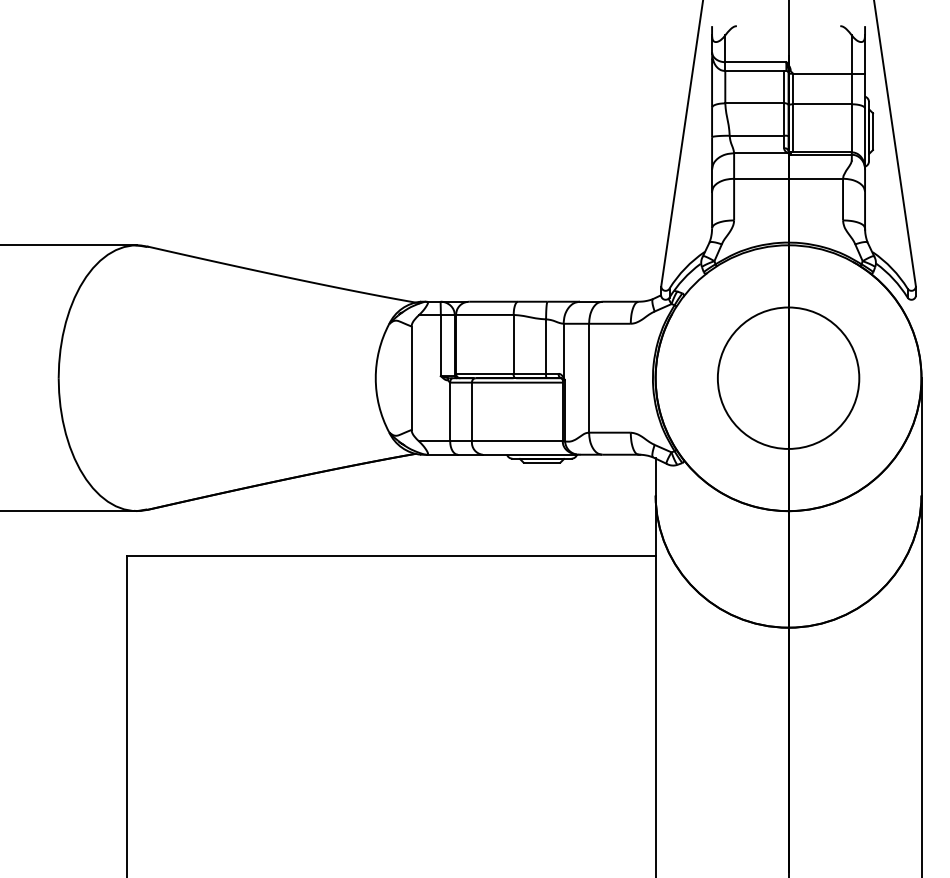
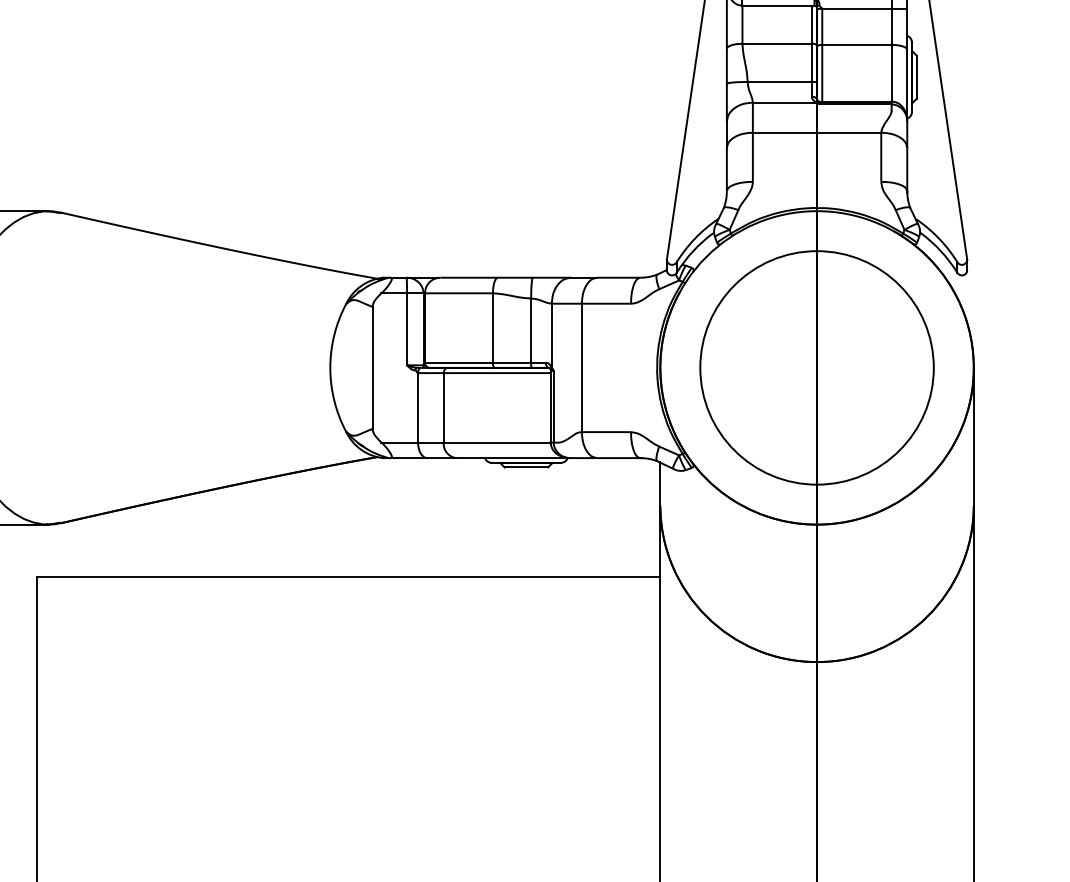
circle: (788, 377) -> (816, 367), size x1.4

